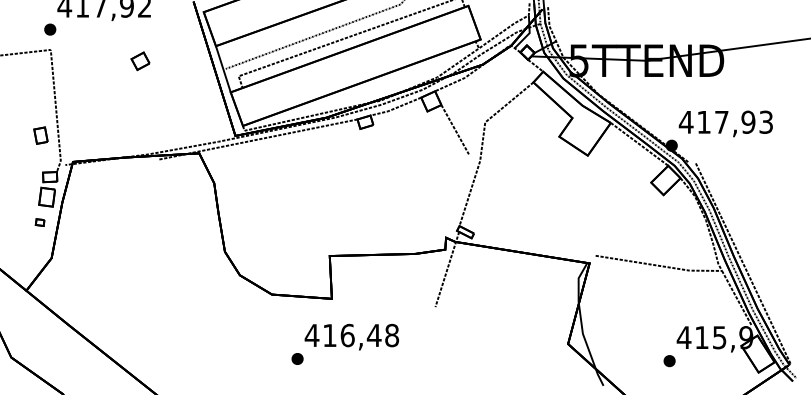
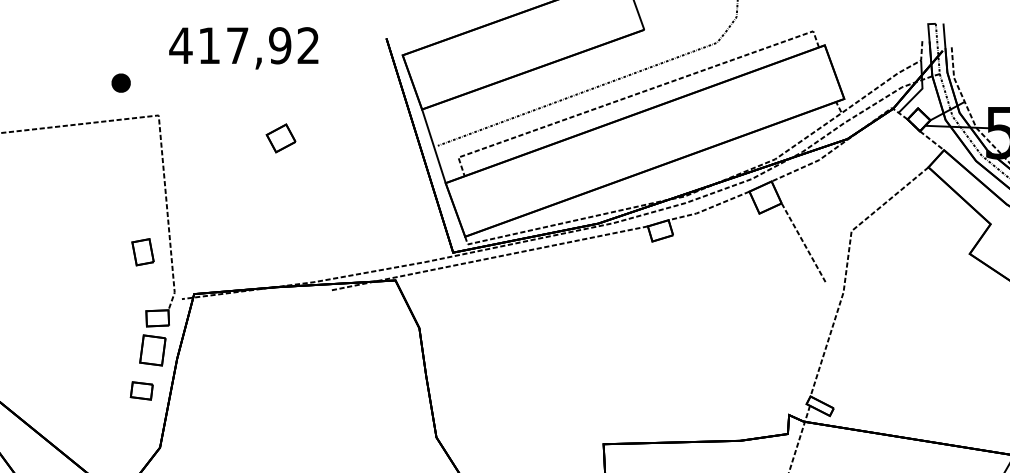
part: (50, 29) -> (121, 82), moved
part: (140, 61) -> (281, 138), moved
part: (39, 222) -> (140, 390), size x1.6

